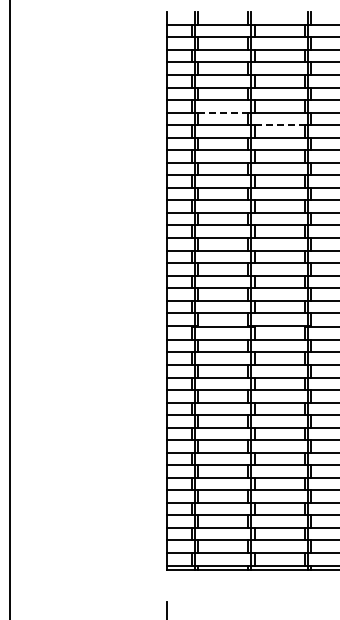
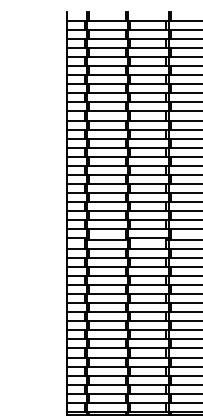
line: (223, 112) -> (107, 84), dashed -> solid
line: (280, 125) -> (148, 93), dashed -> solid

